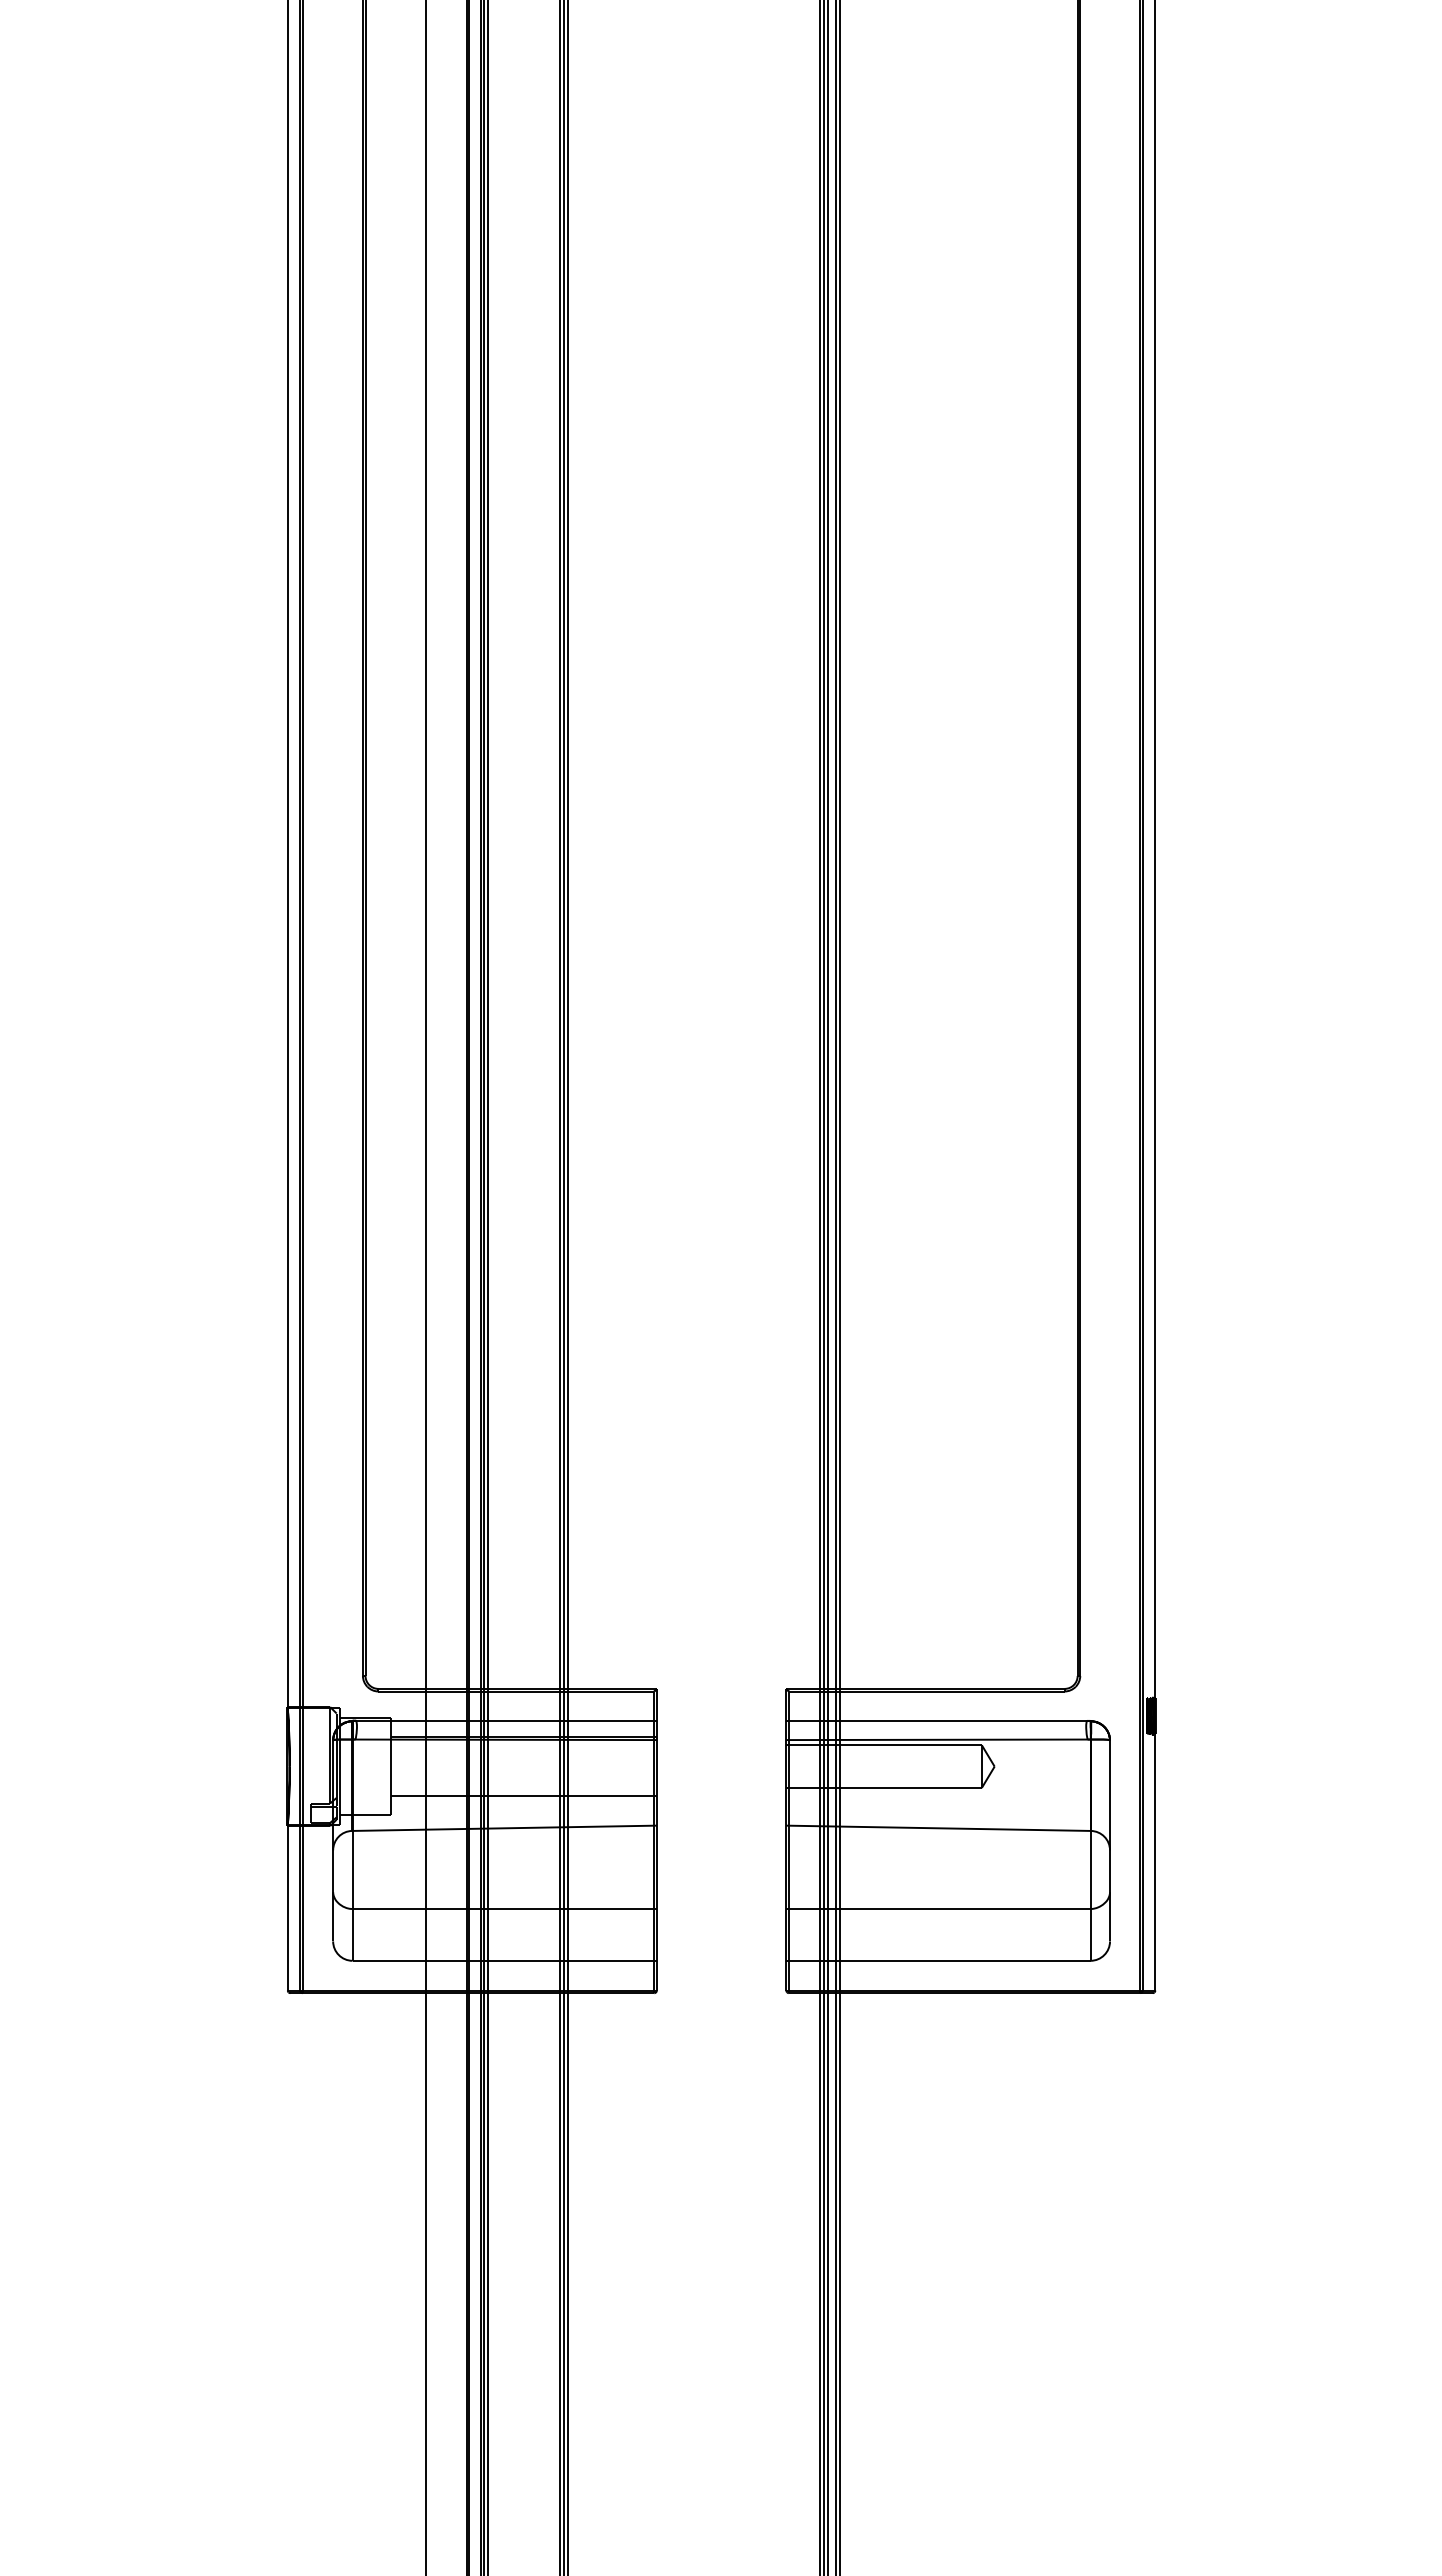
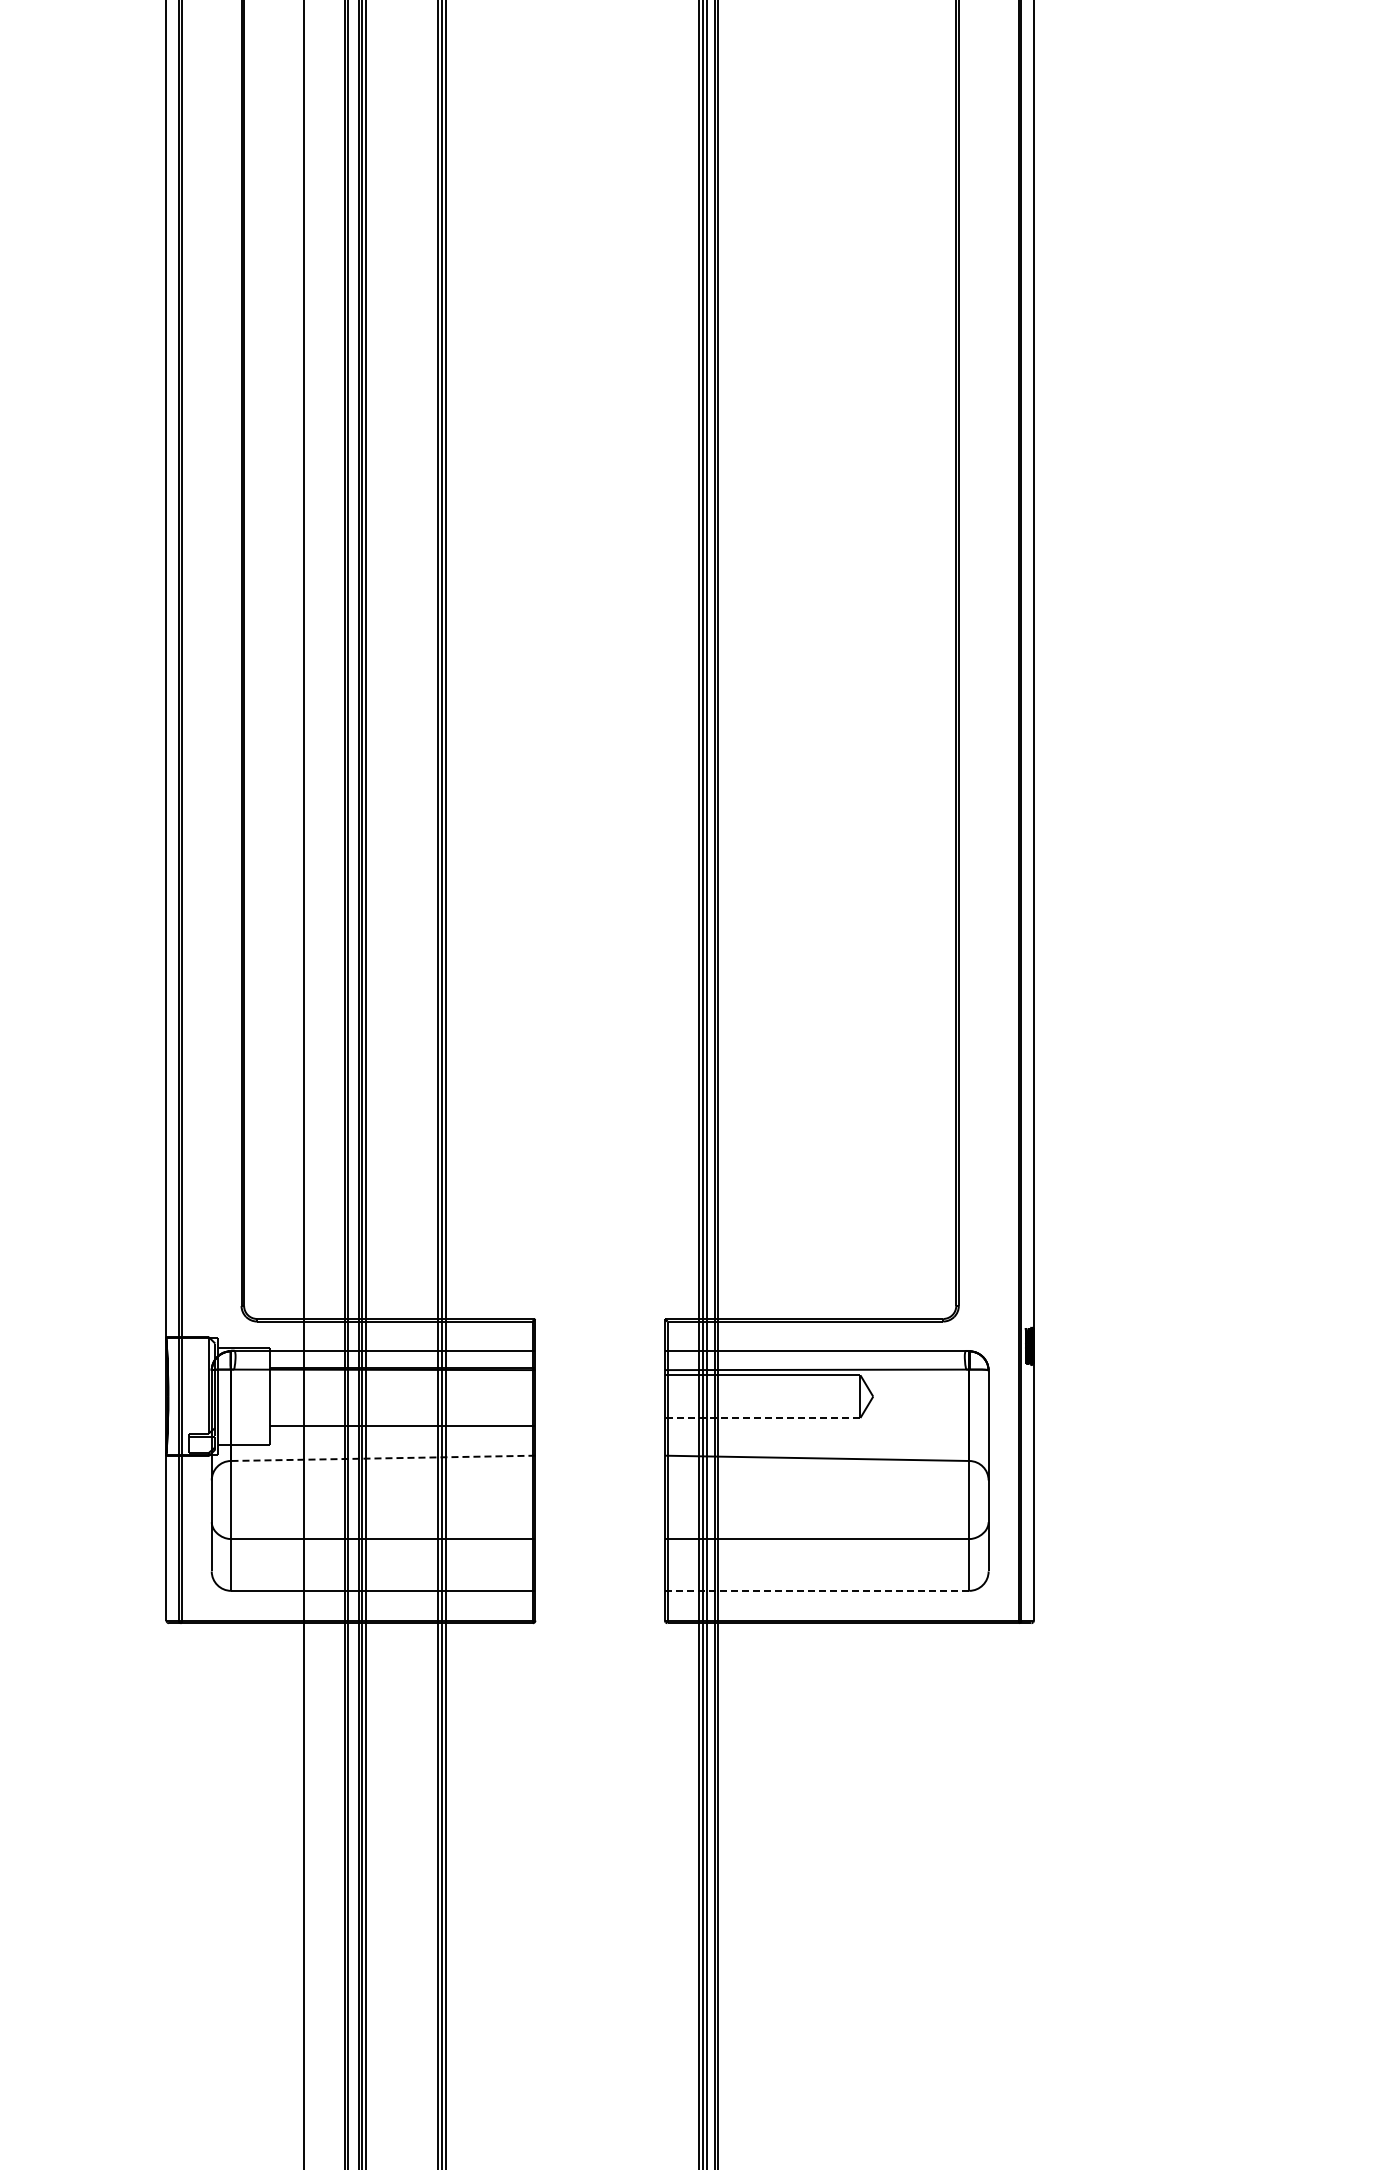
line: (884, 1787) -> (763, 1417), solid -> dashed
line: (504, 1828) -> (383, 1458), solid -> dashed
line: (937, 1960) -> (816, 1590), solid -> dashed

